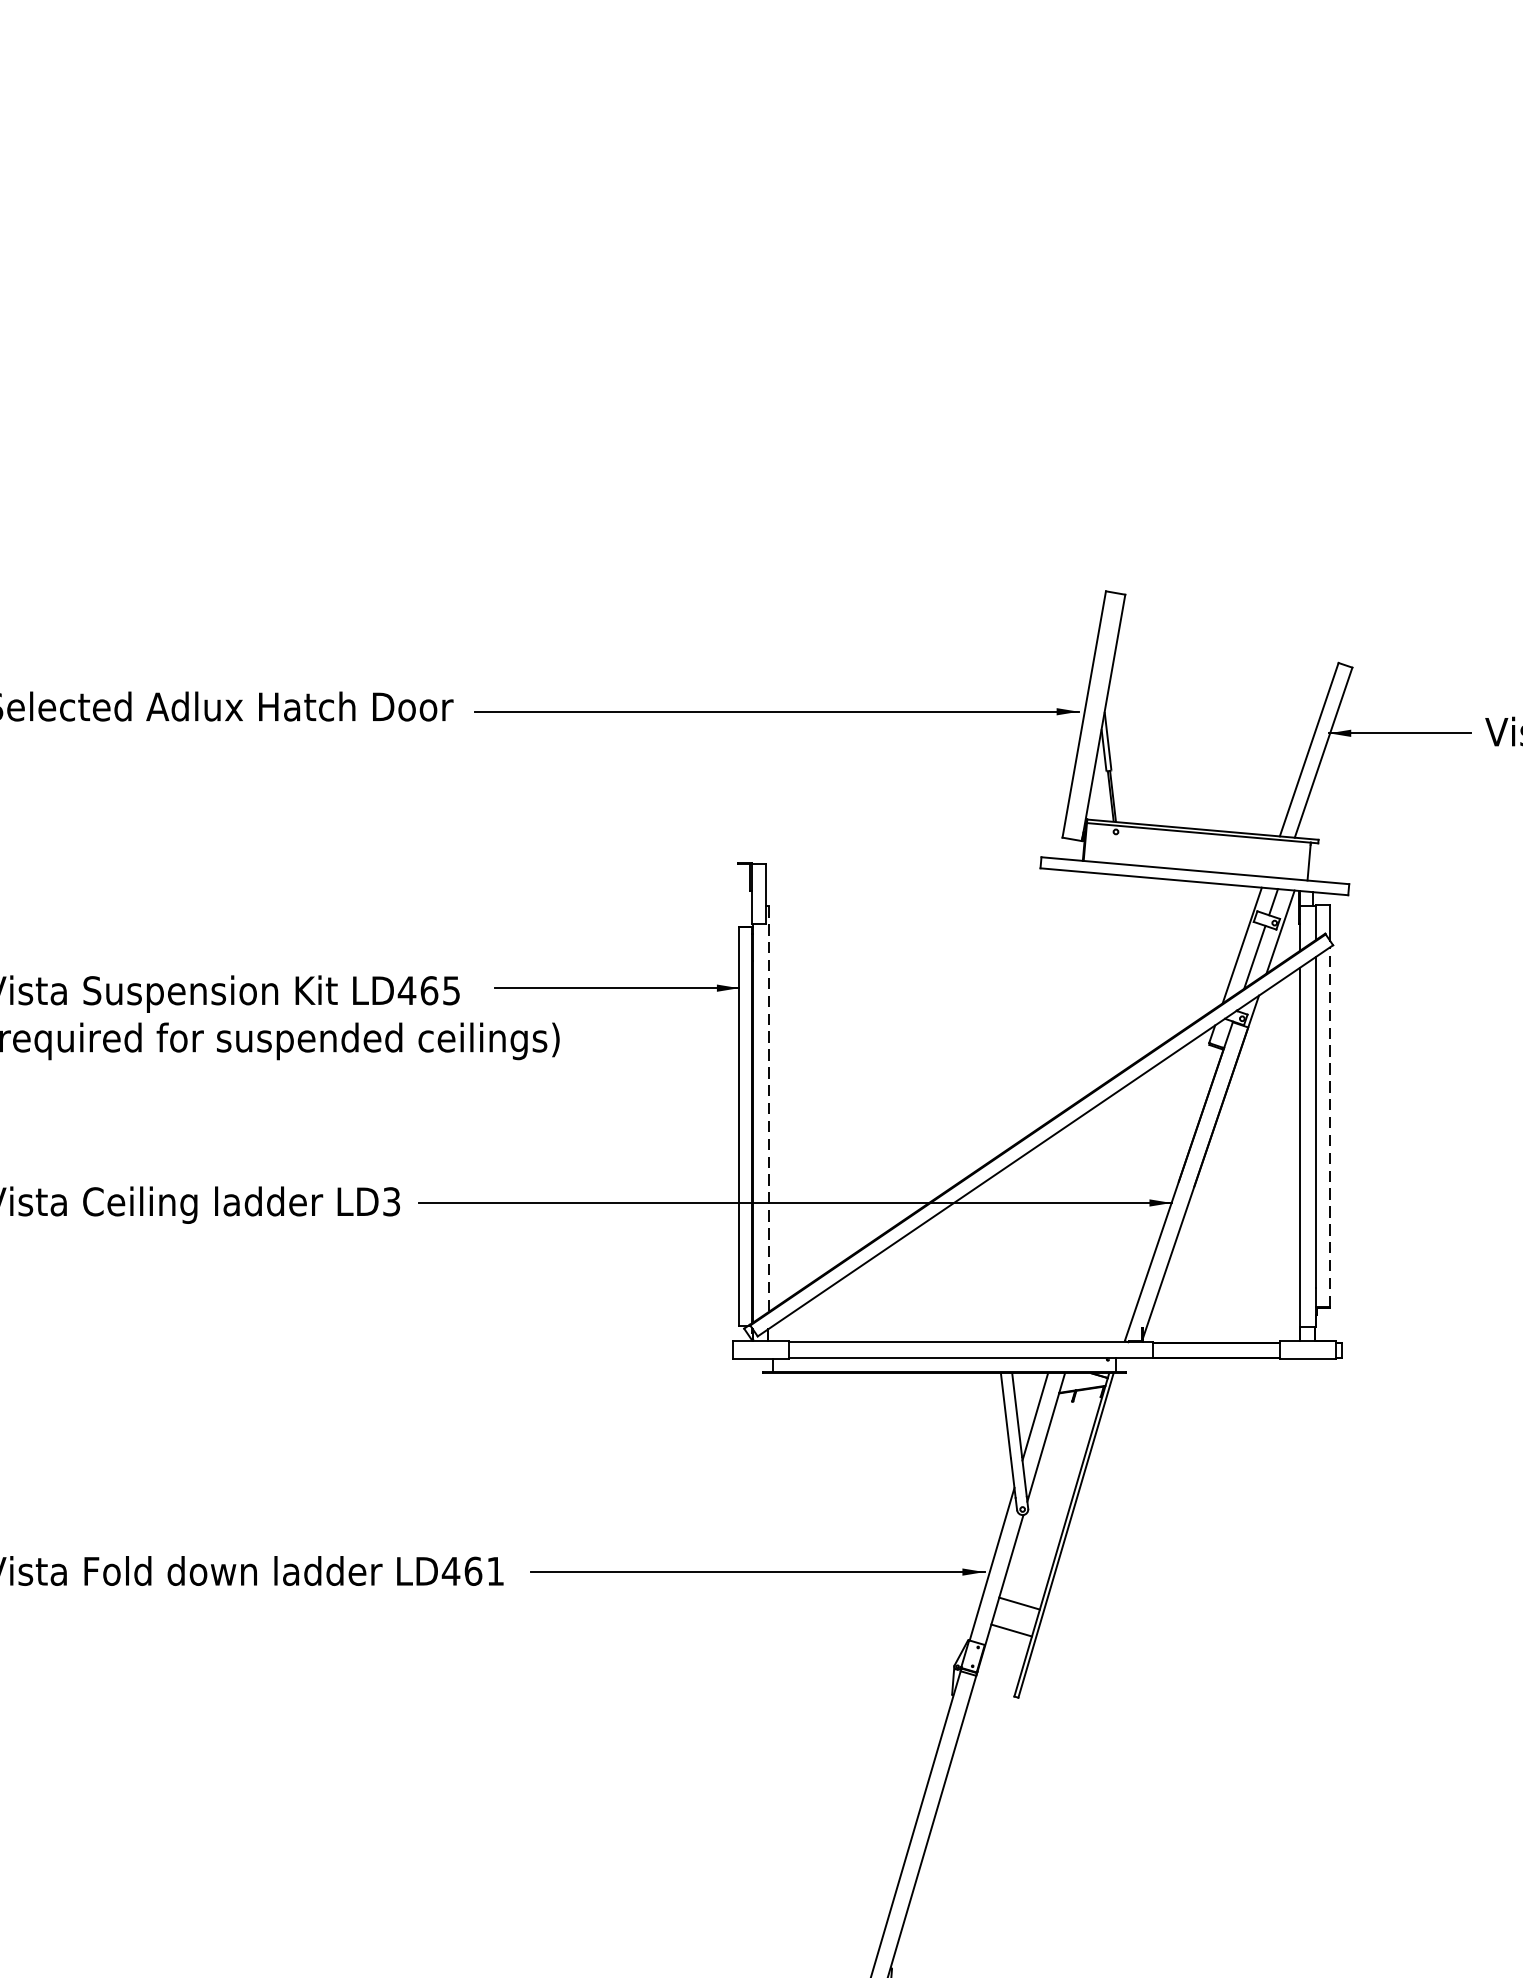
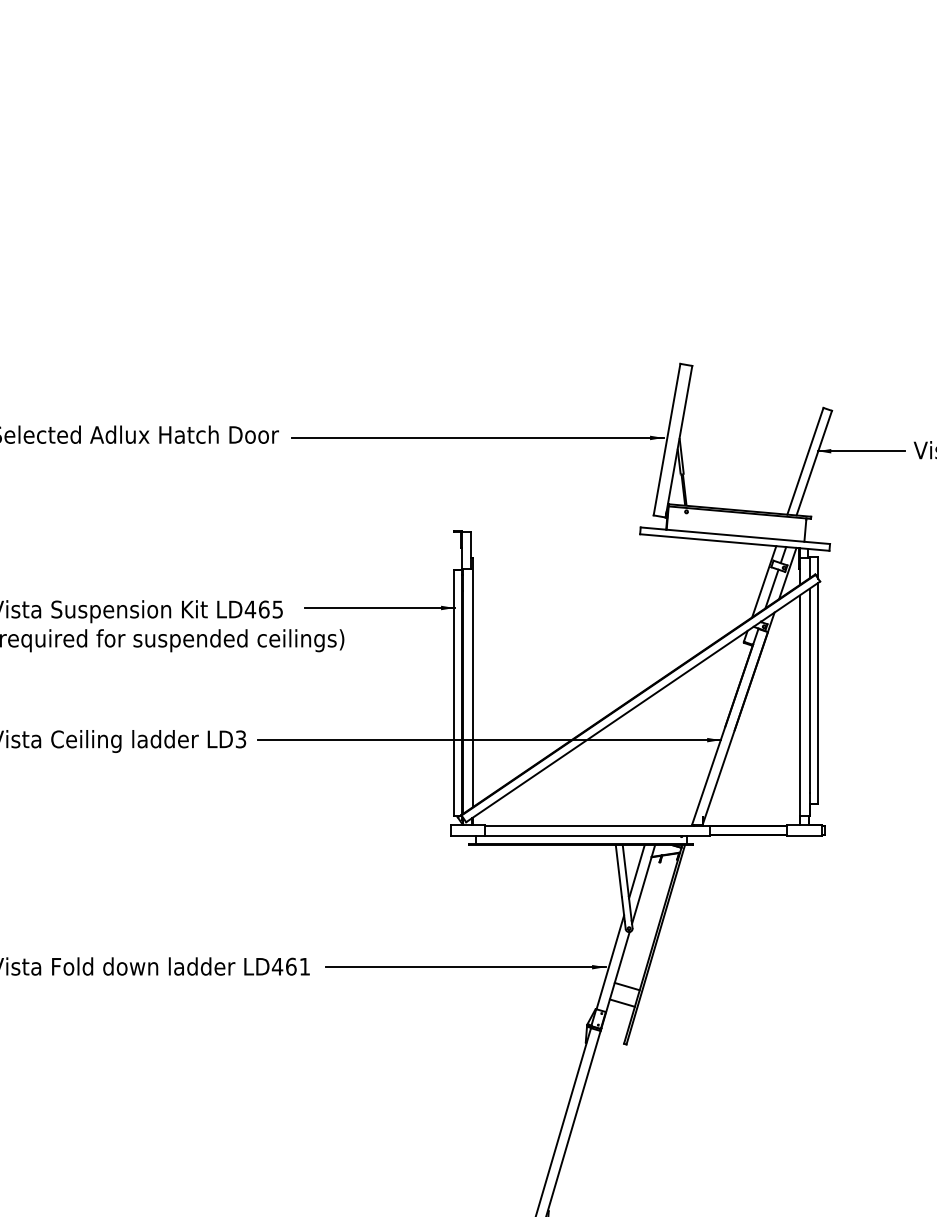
line: (768, 1109) -> (472, 682), dashed -> solid
line: (1330, 1127) -> (818, 693), dashed -> solid

